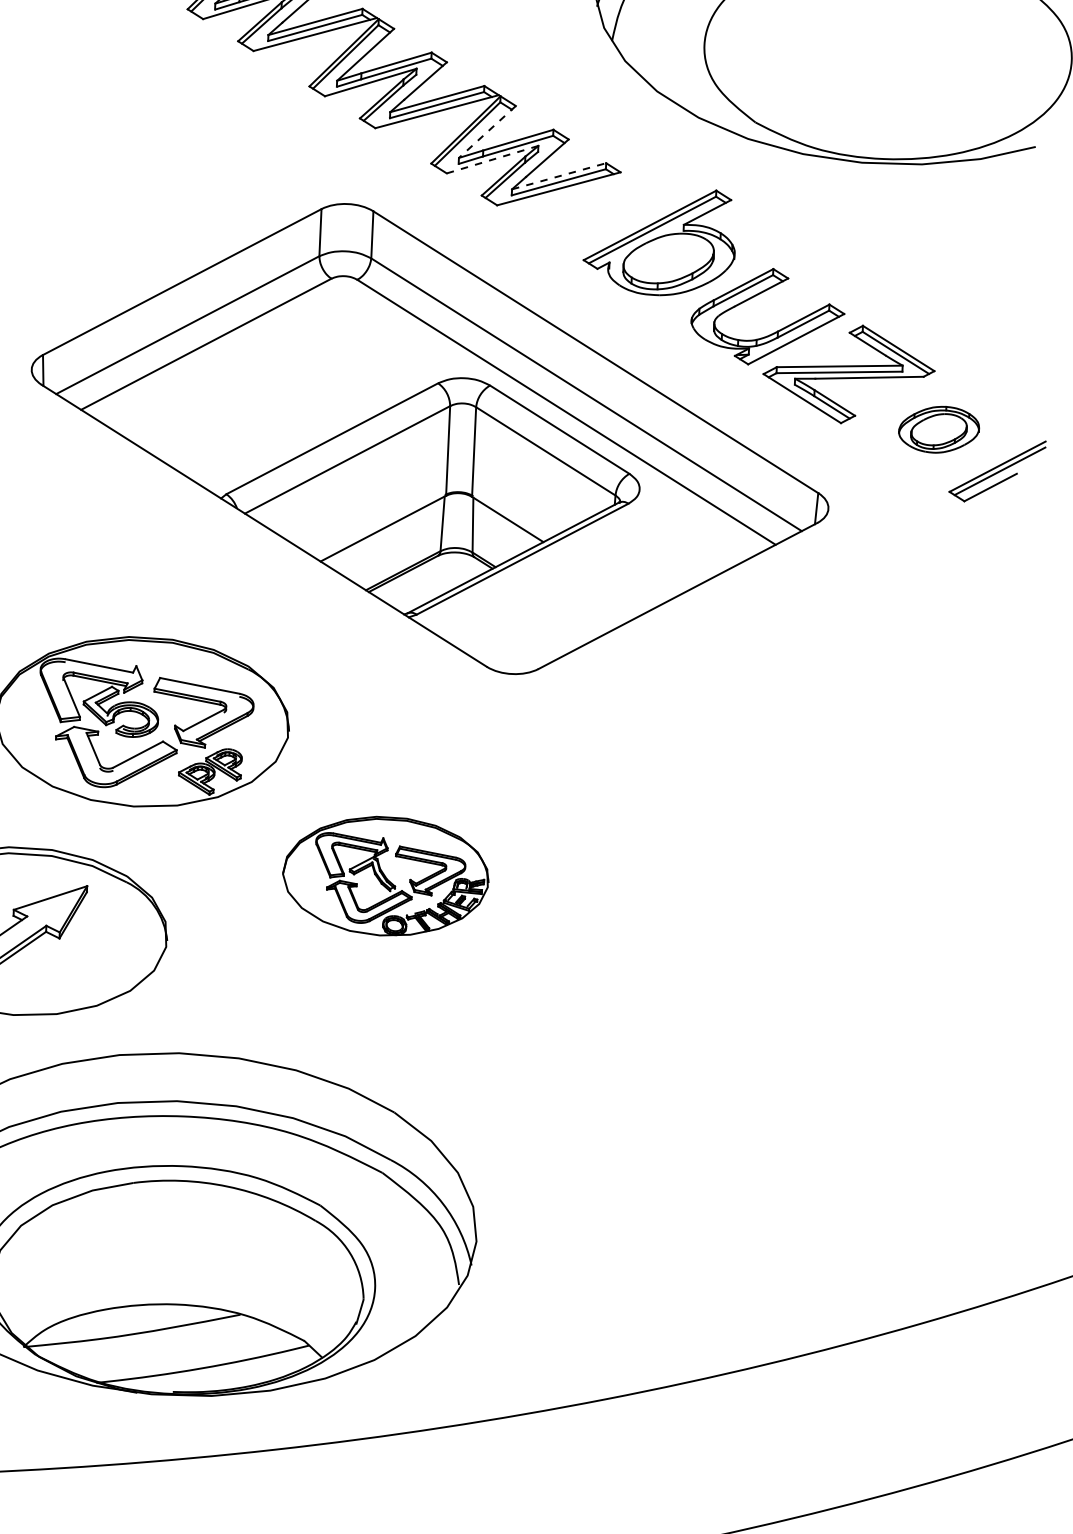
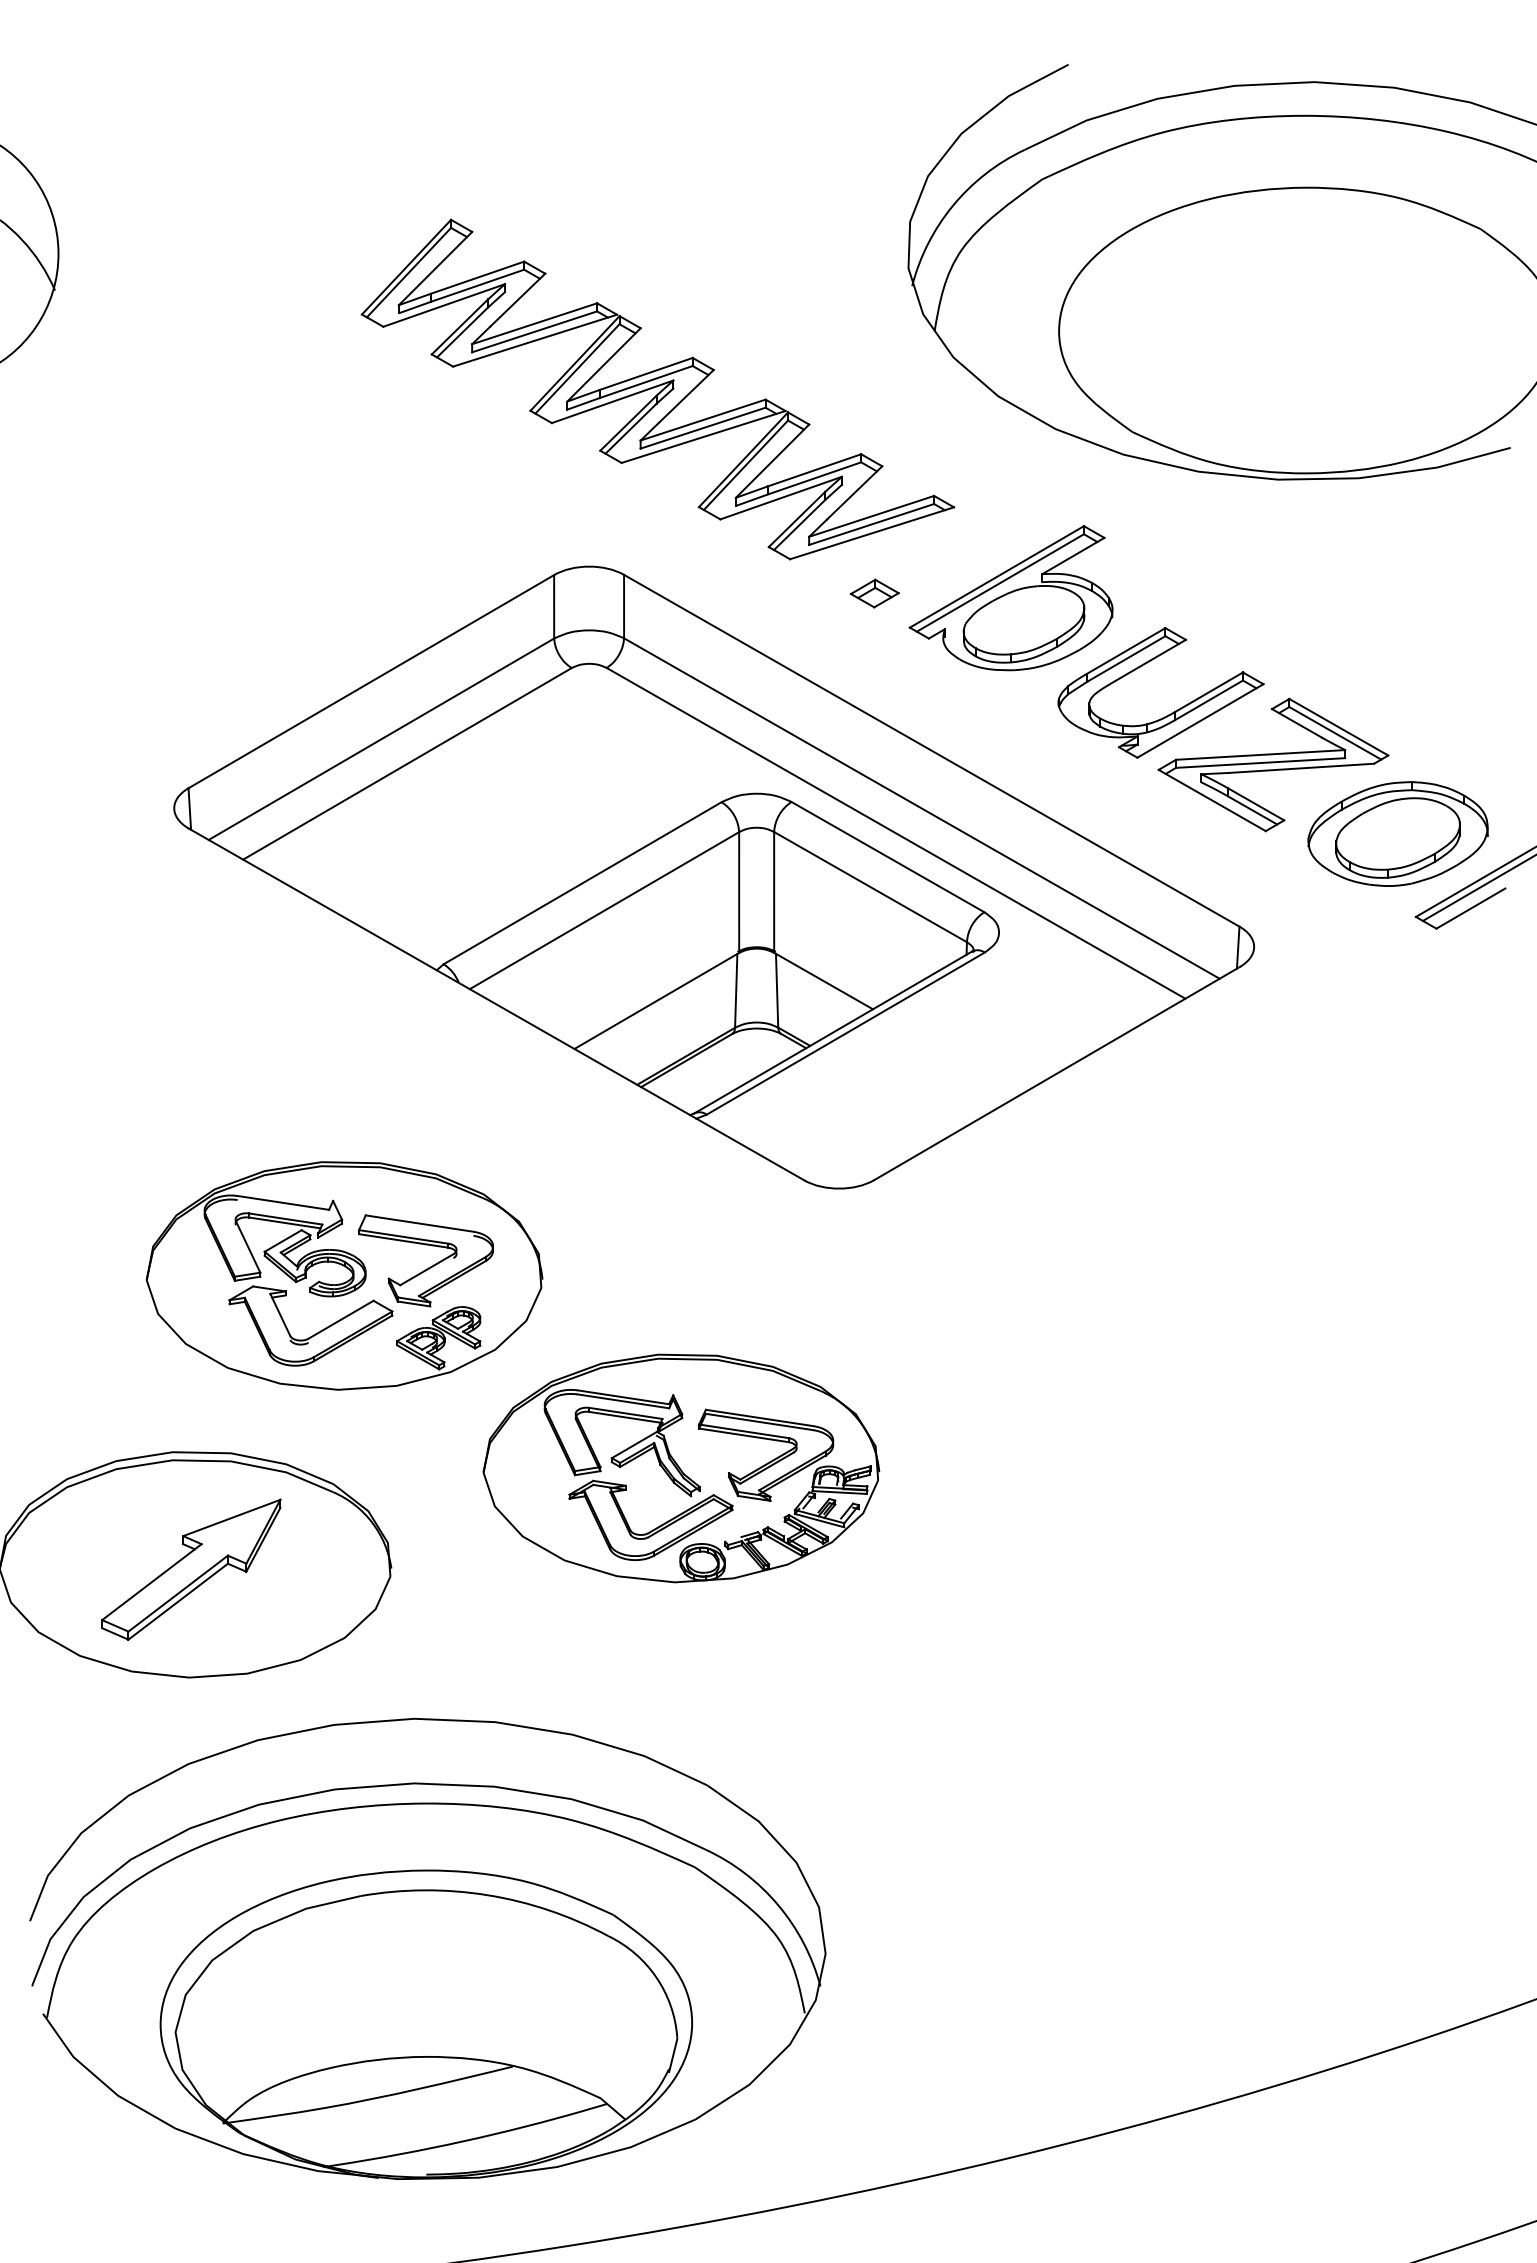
line: (487, 132) -> (772, 461), dashed -> solid
line: (492, 159) -> (780, 498), dashed -> solid
line: (559, 176) -> (871, 516), dashed -> solid
part: (558, 233) -> (874, 593), added
part: (938, 429) -> (1397, 833), size x1.67
part: (385, 876) -> (681, 1468), size x1.43

